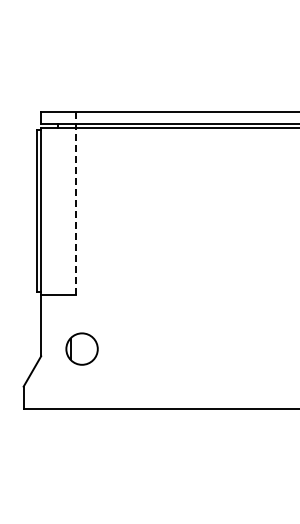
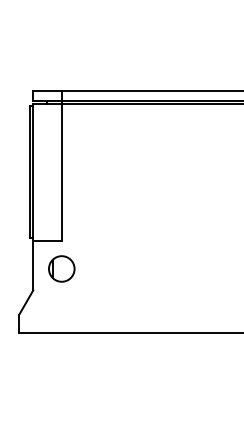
line: (76, 203) -> (62, 165), dashed -> solid
part: (81, 348) -> (61, 268), moved

